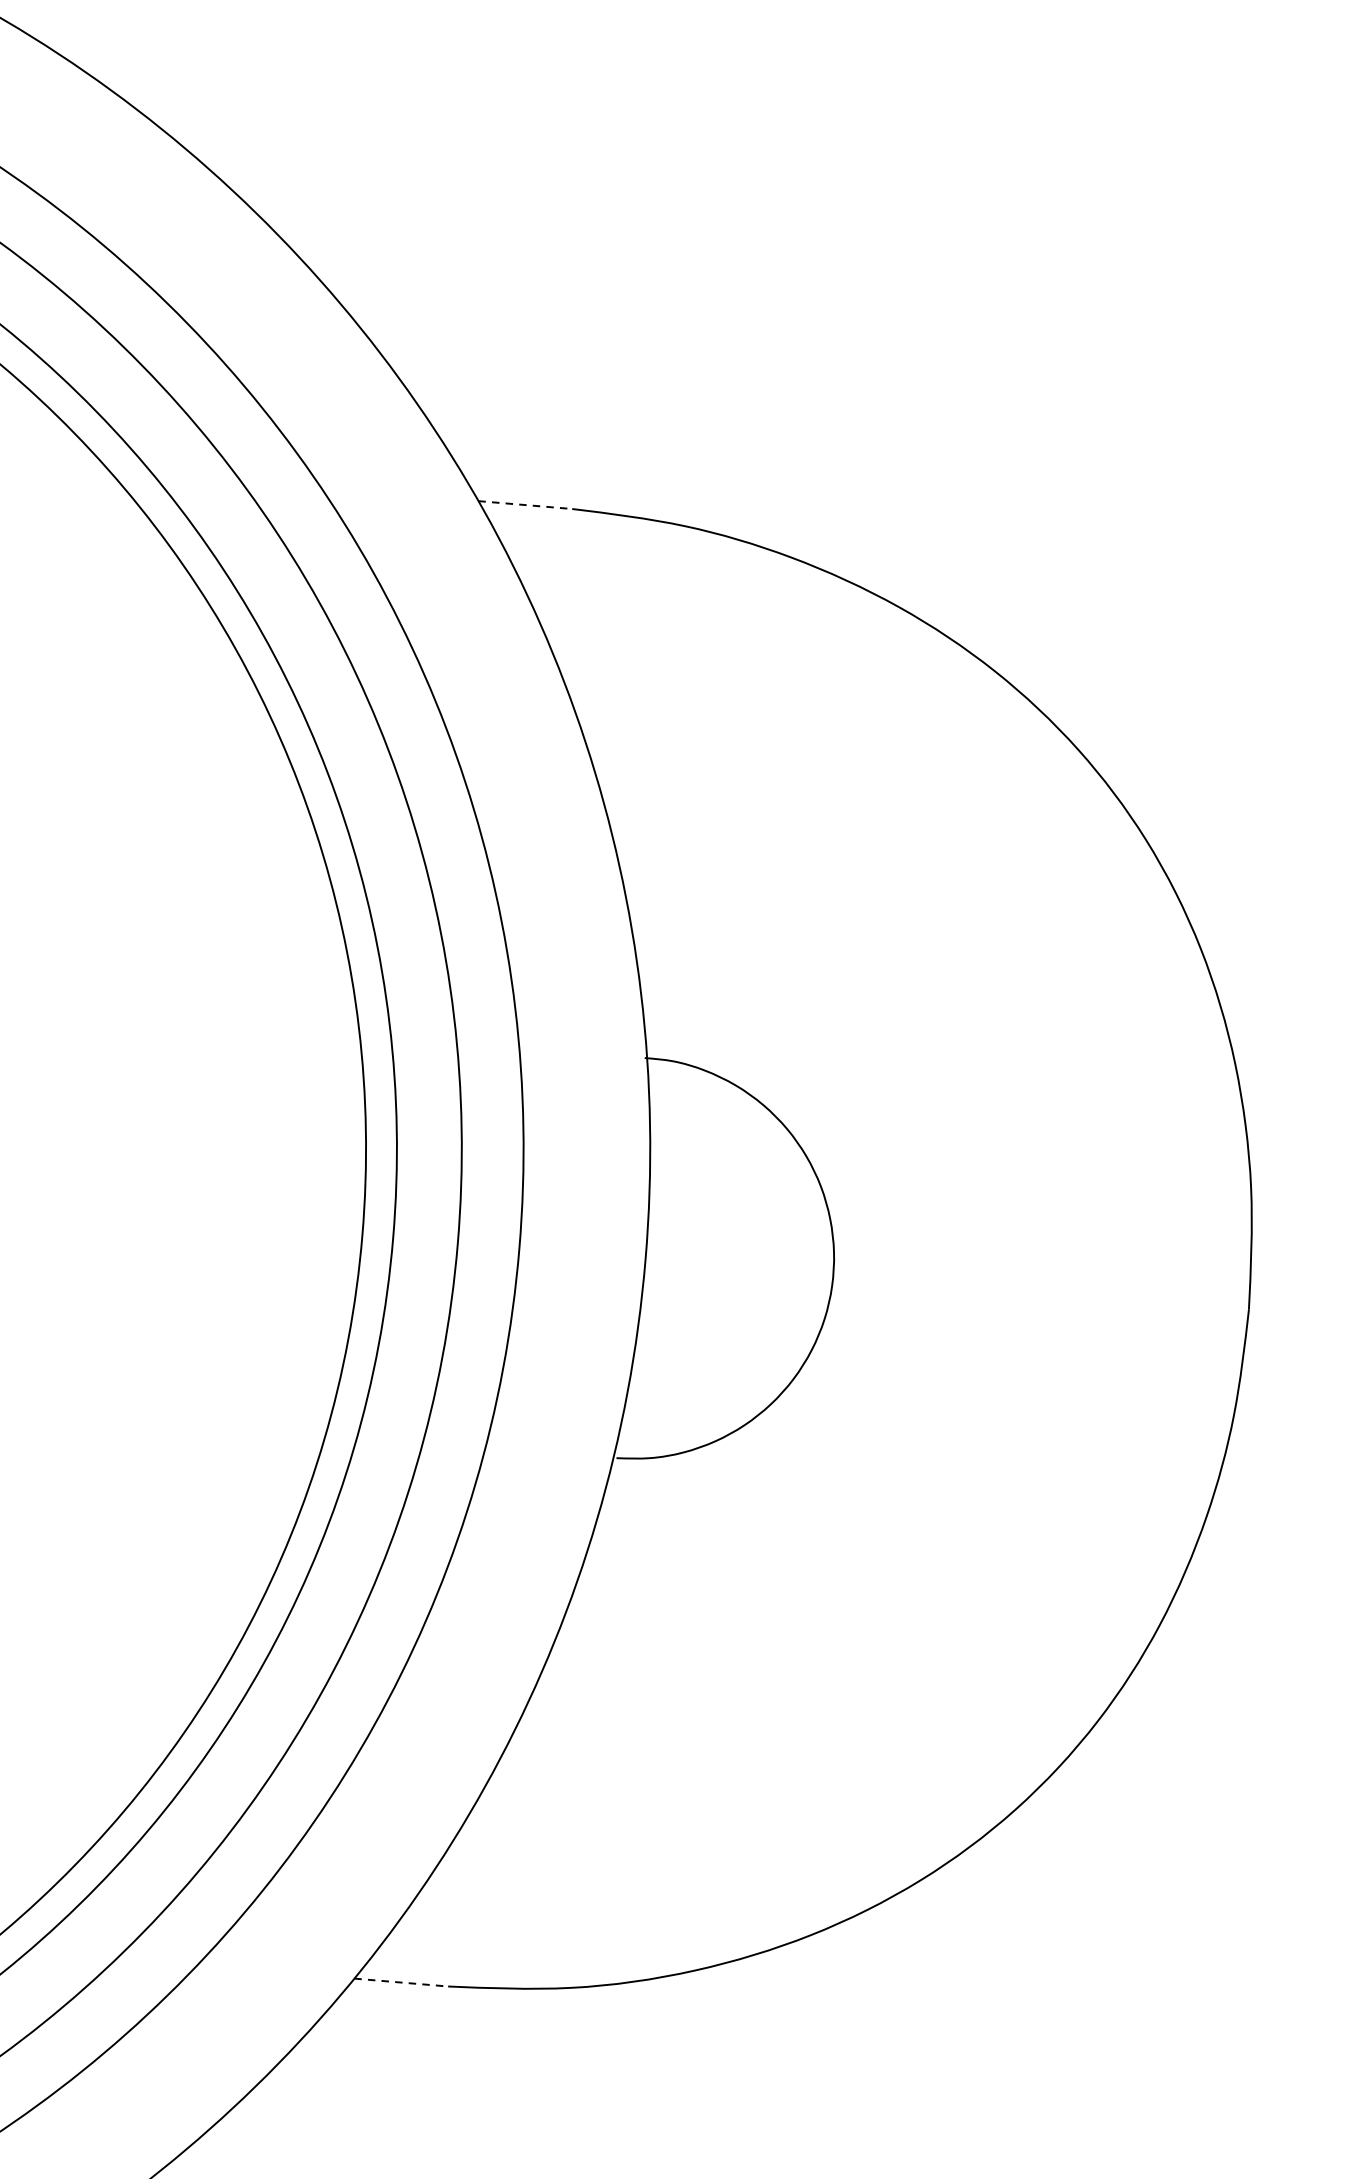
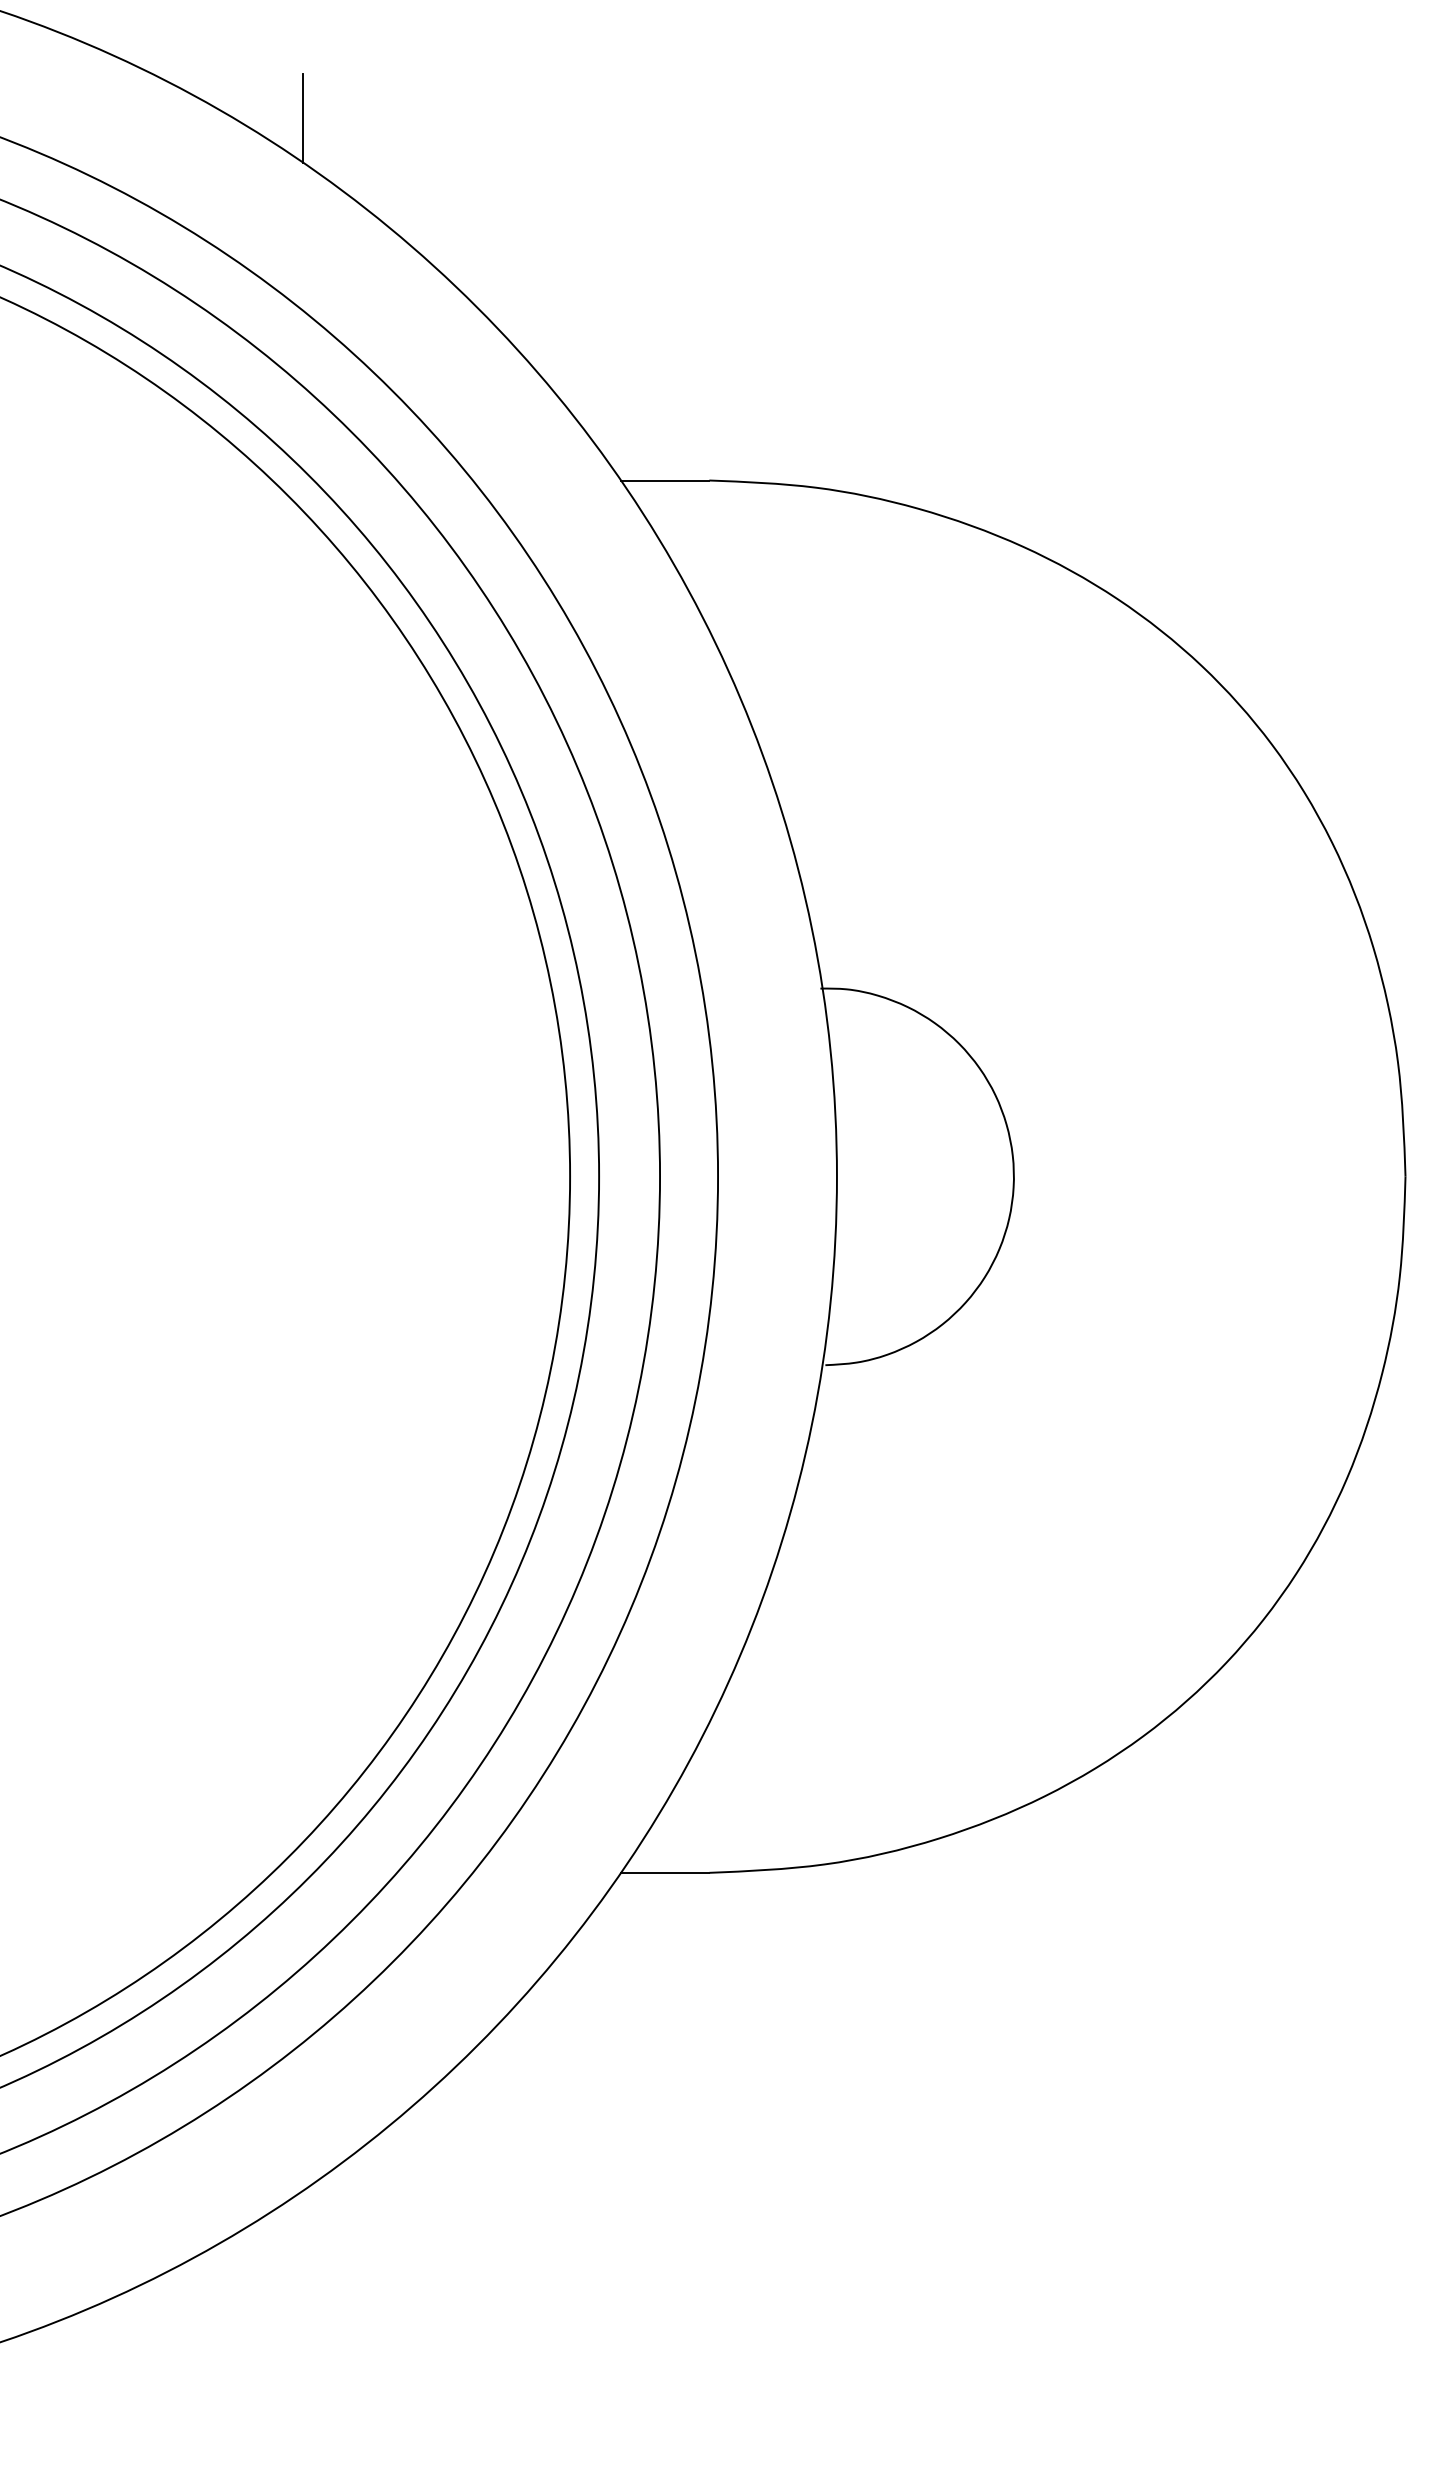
line: (173, 88) -> (303, 118), added
line: (525, 505) -> (665, 480), dashed -> solid
line: (401, 1982) -> (665, 1872), dashed -> solid

